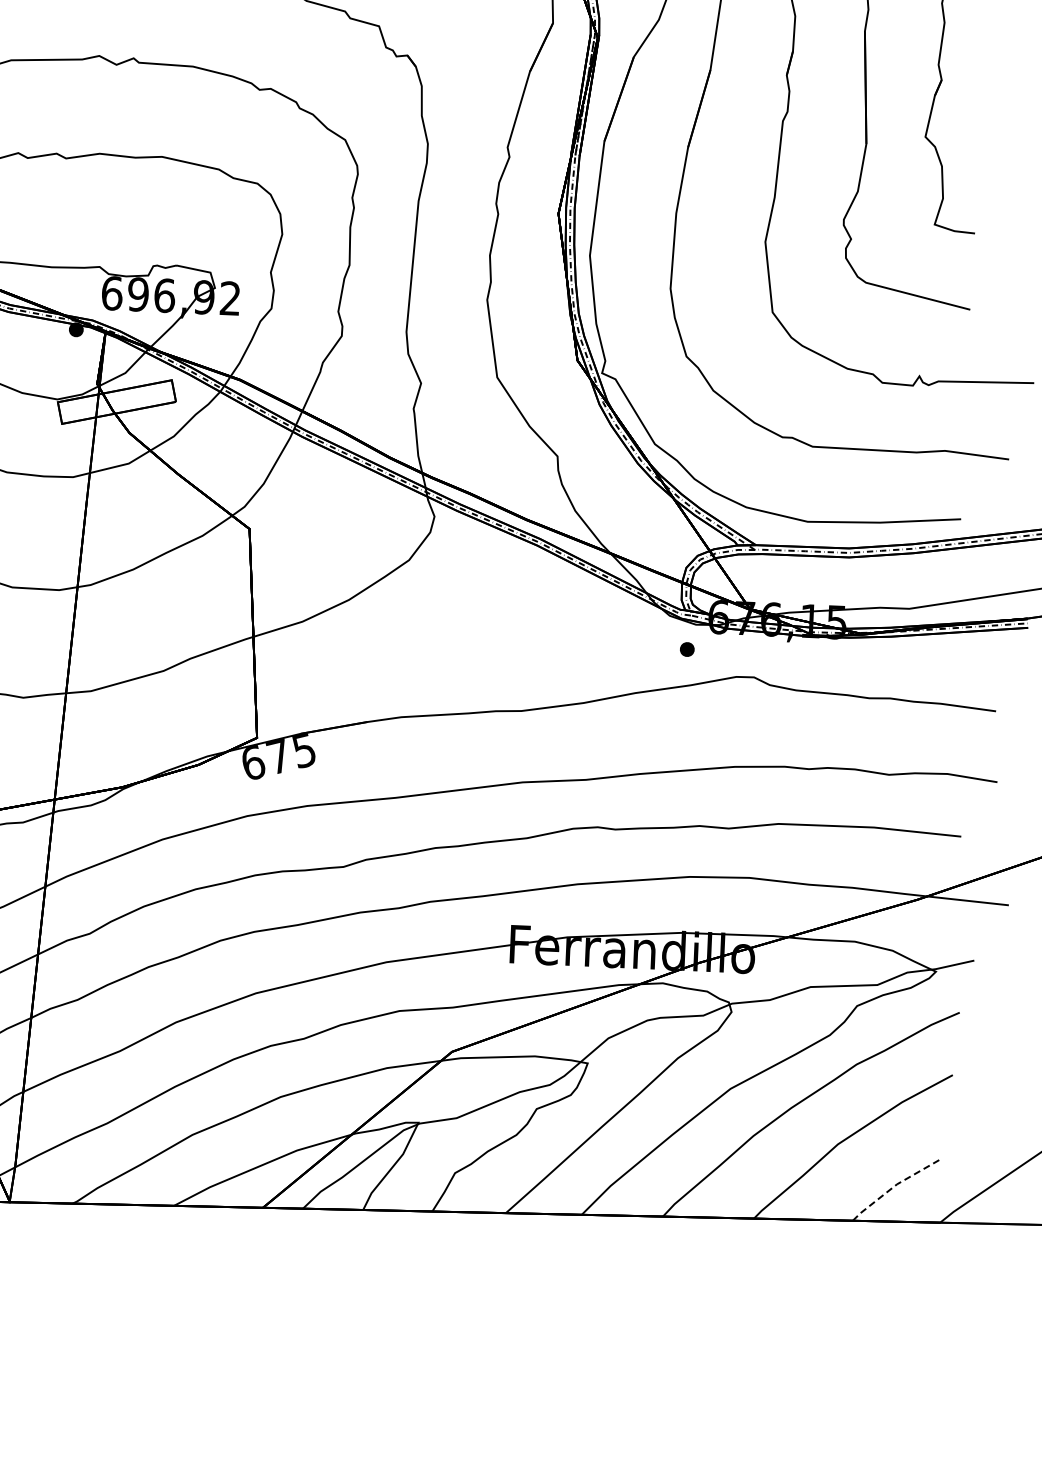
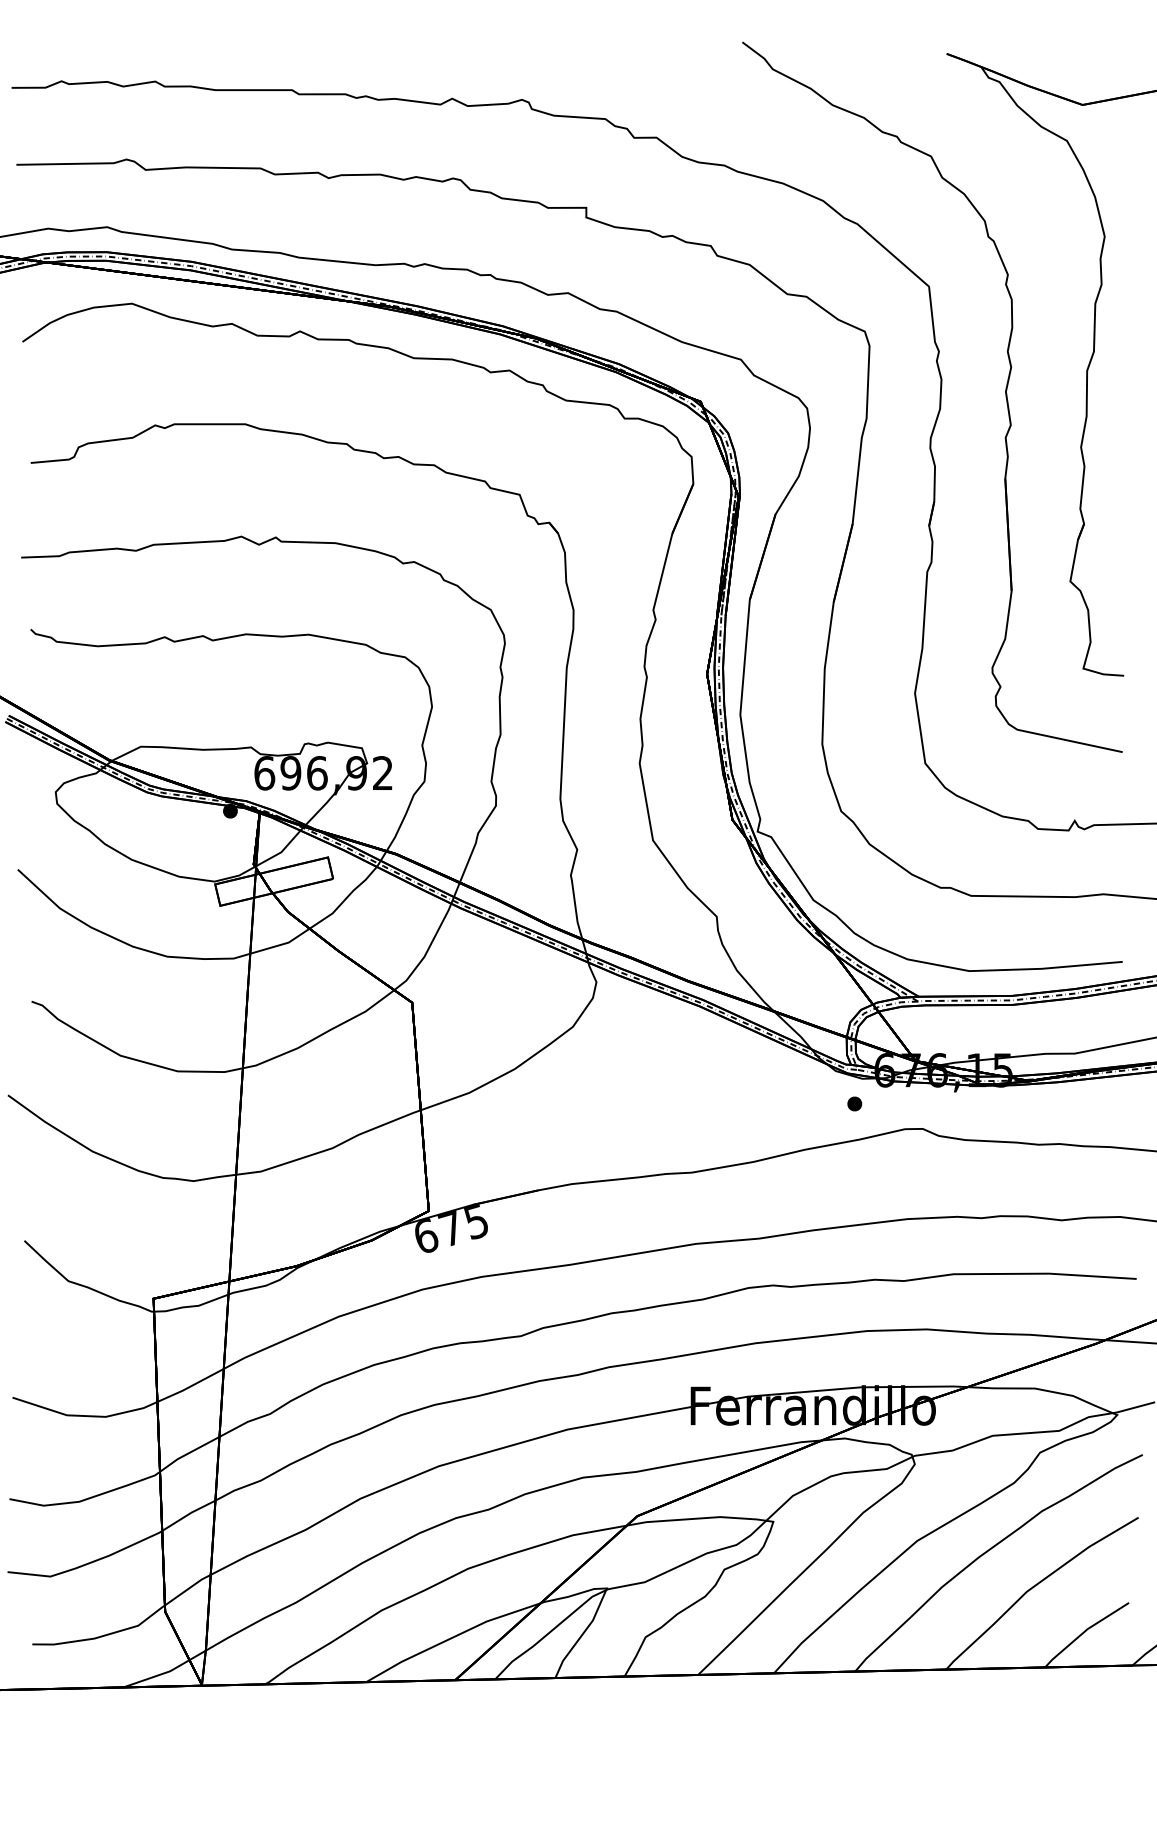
line: (893, 1186) -> (1084, 1631), dashed -> solid

